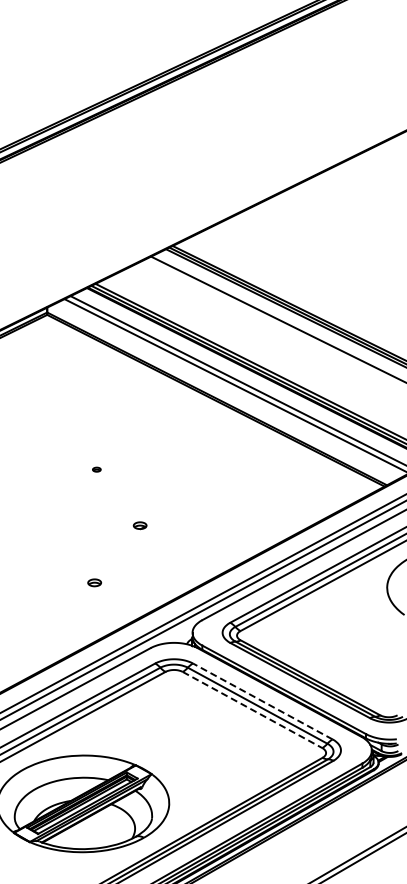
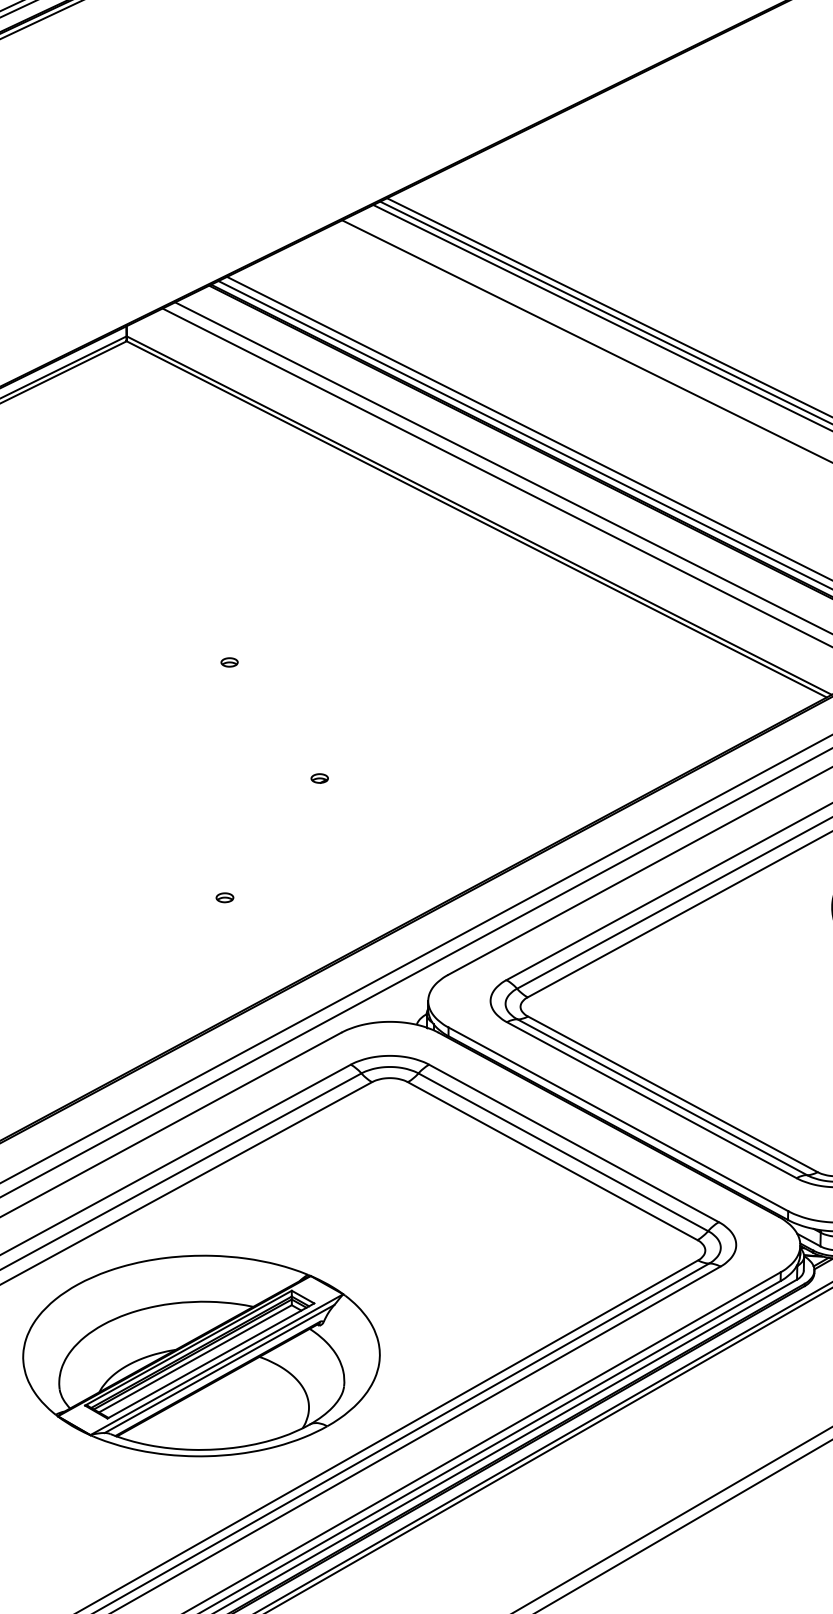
part: (140, 525) -> (320, 778), size x0.62
part: (94, 583) -> (224, 898), size x0.62
line: (262, 701) -> (573, 1143), dashed -> solid
line: (252, 710) -> (552, 1162), dashed -> solid

